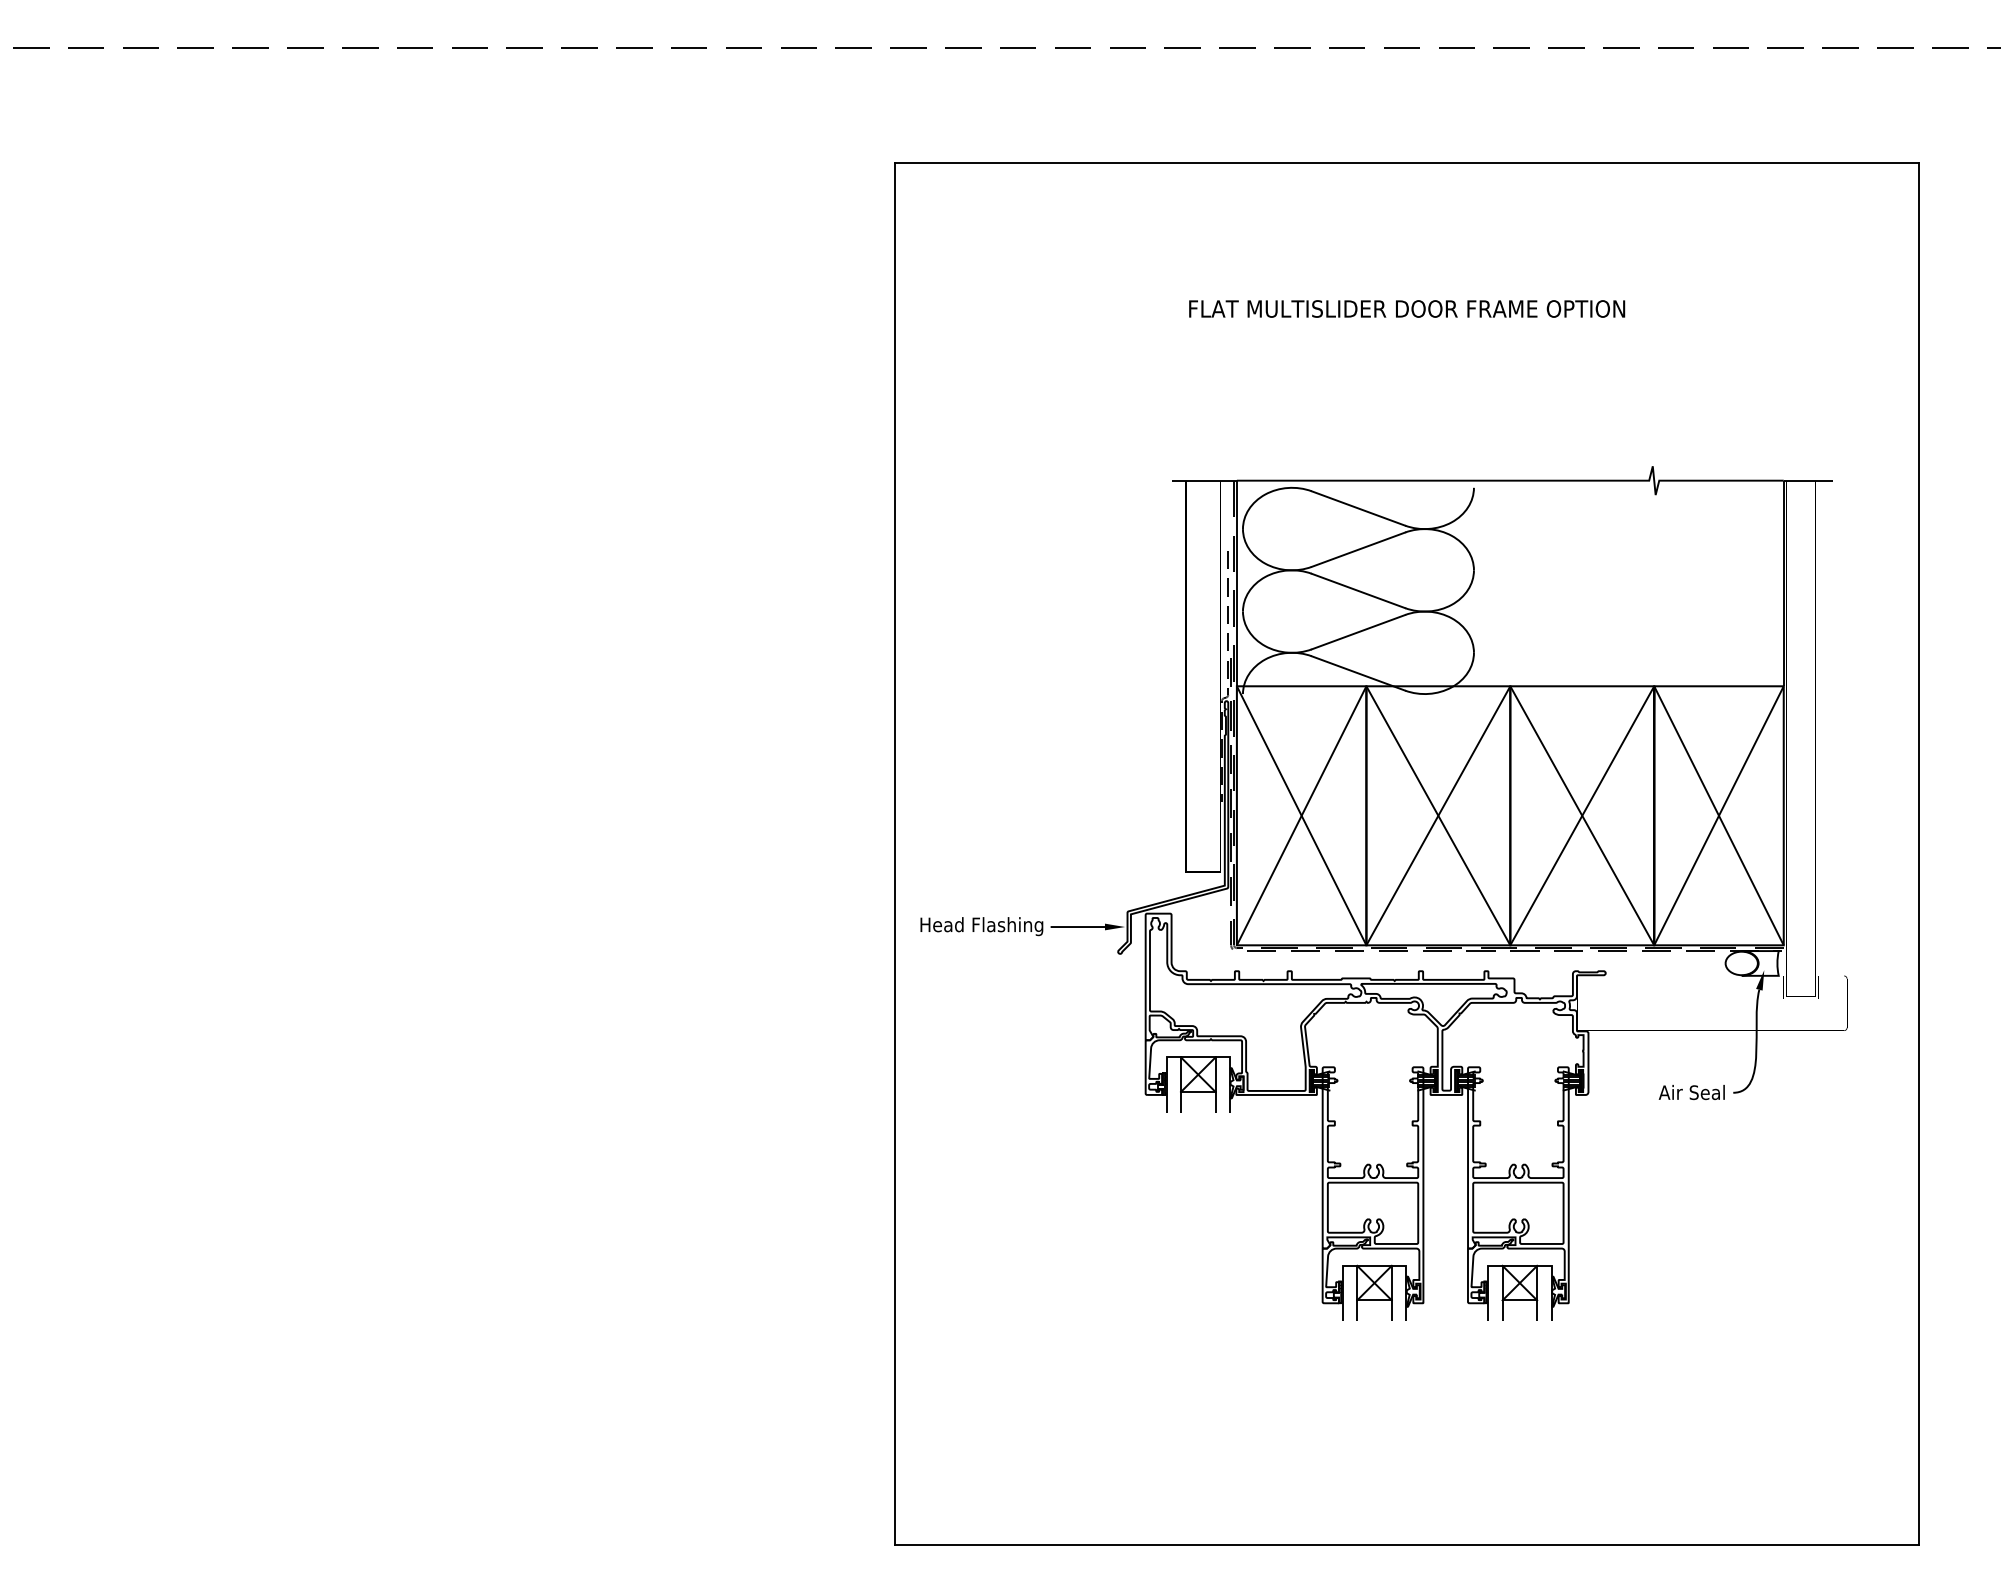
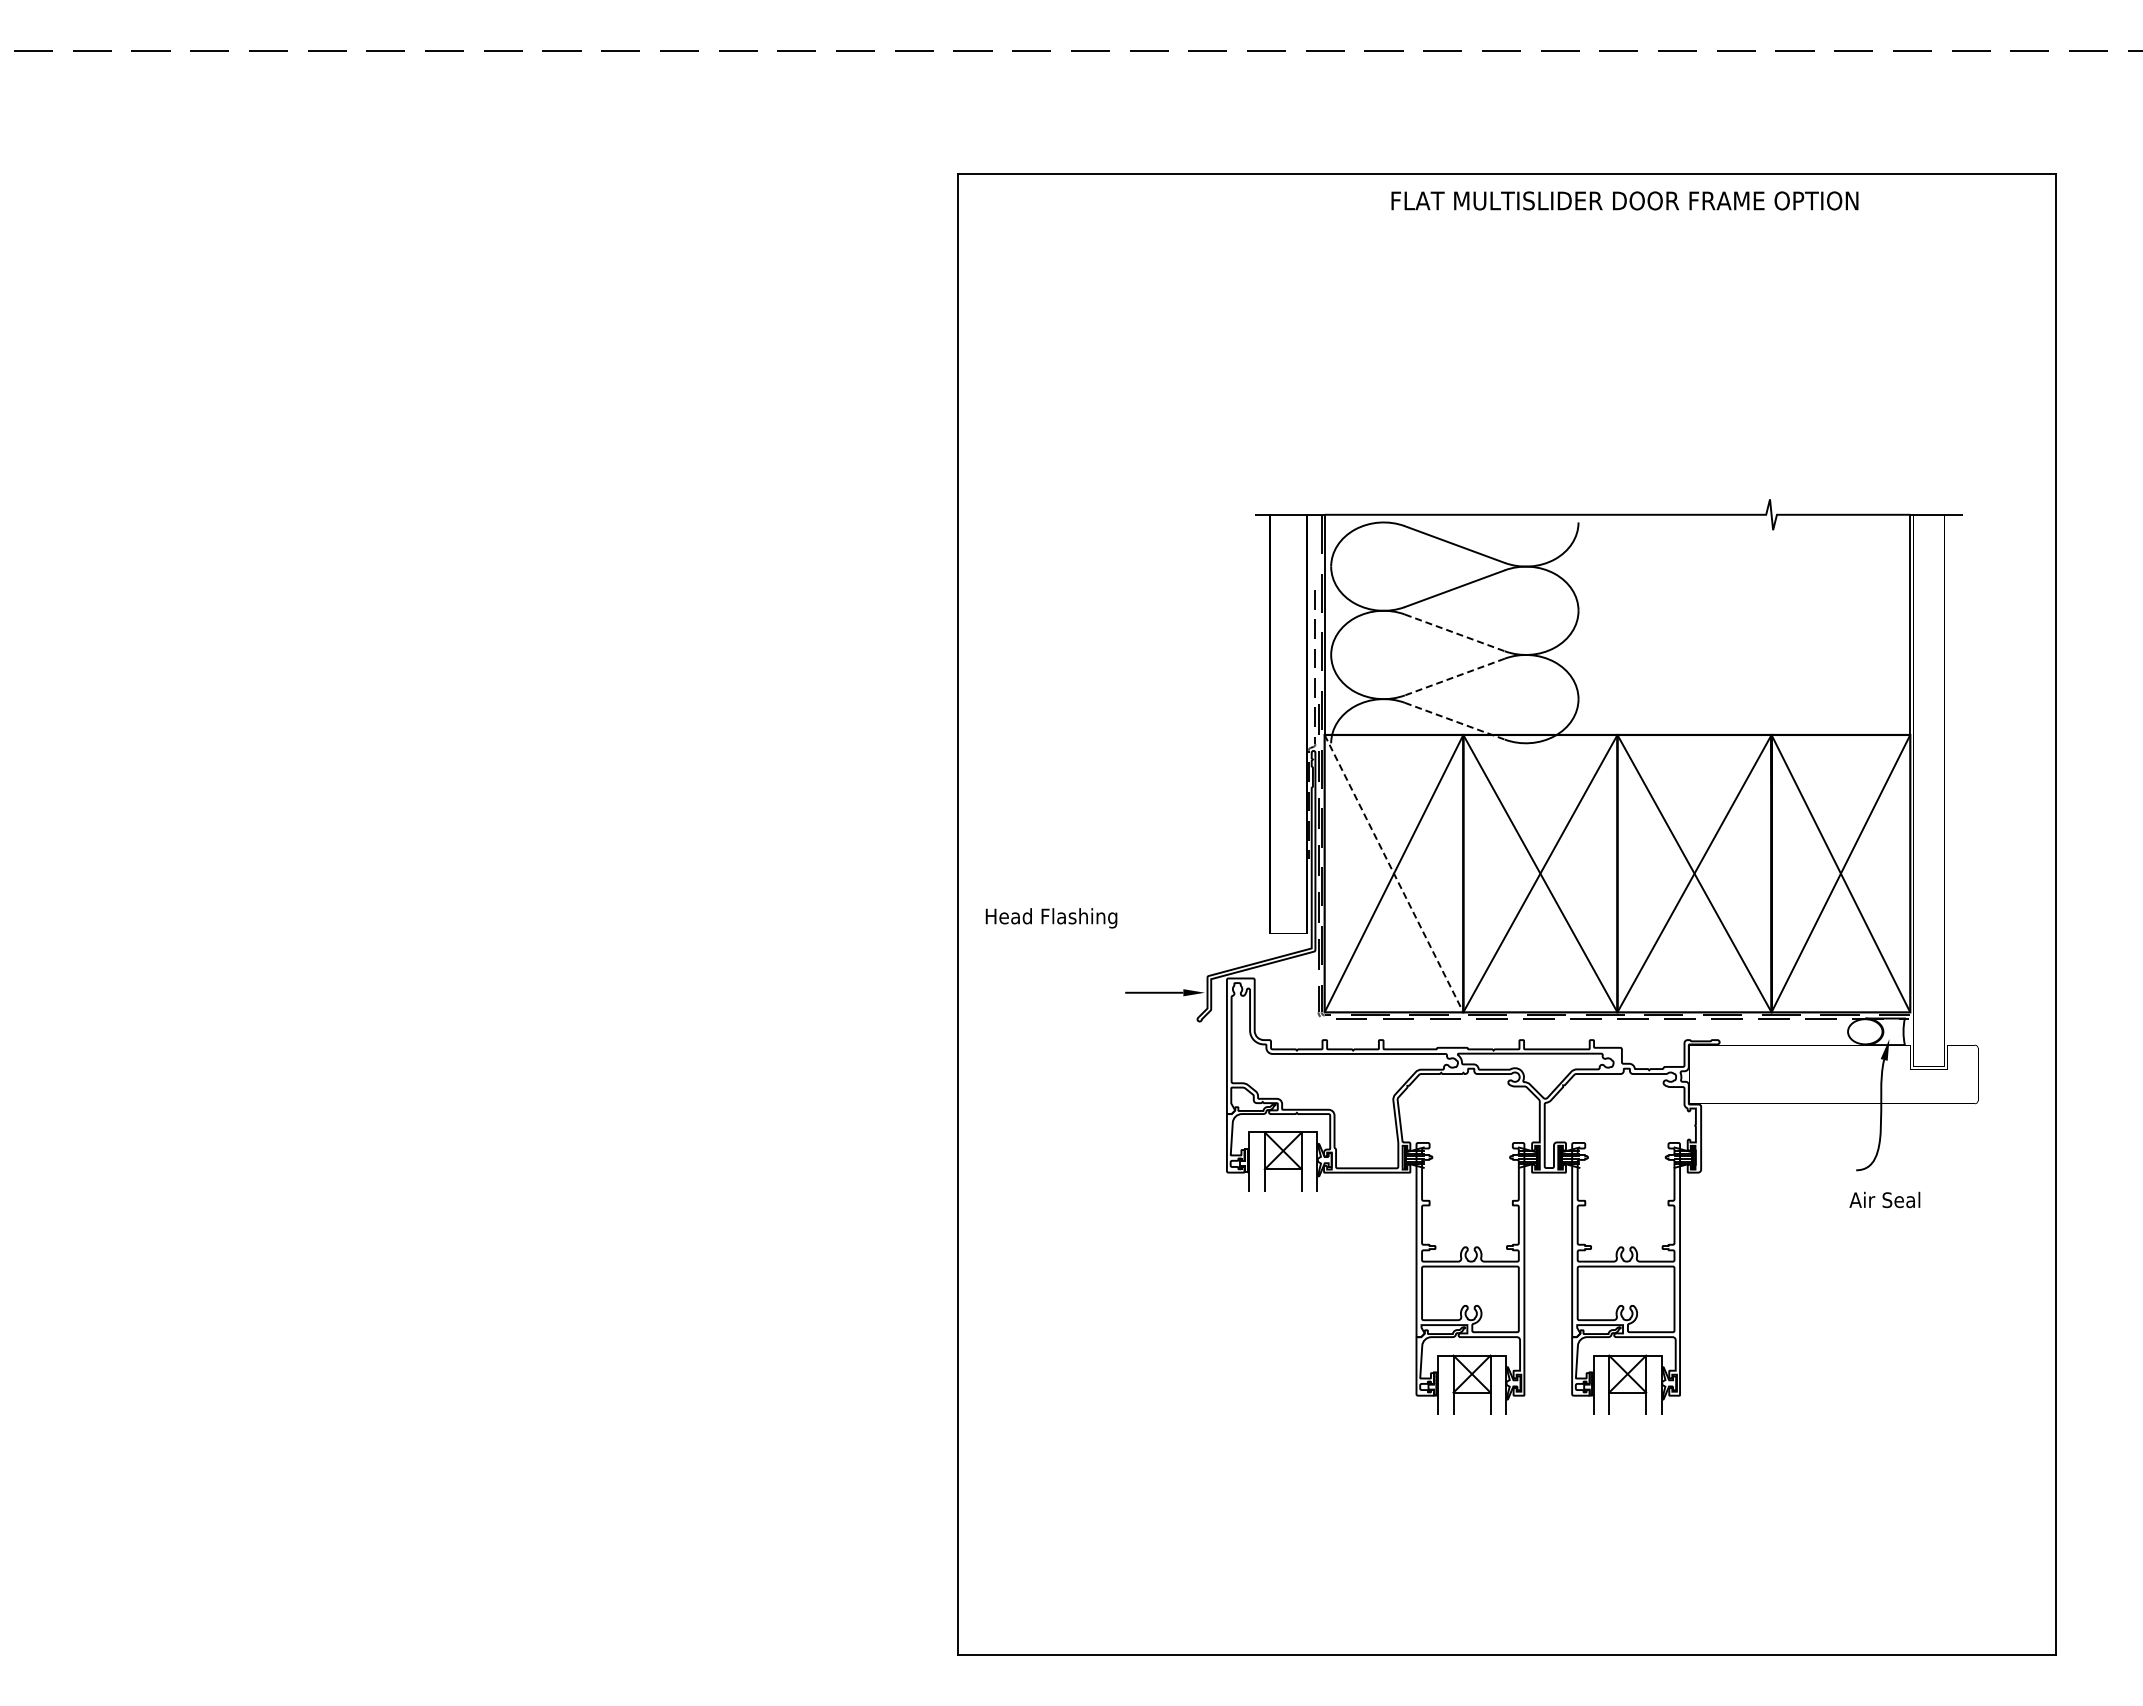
text: (1406, 308) -> (1624, 200), moved
line: (1359, 591) -> (1455, 633), solid -> dashed
line: (1358, 632) -> (1454, 677), solid -> dashed
line: (1359, 673) -> (1455, 721), solid -> dashed
line: (1302, 816) -> (1394, 874), solid -> dashed
text: (981, 926) -> (1051, 918), moved
text: (1691, 1092) -> (1884, 1199), moved

